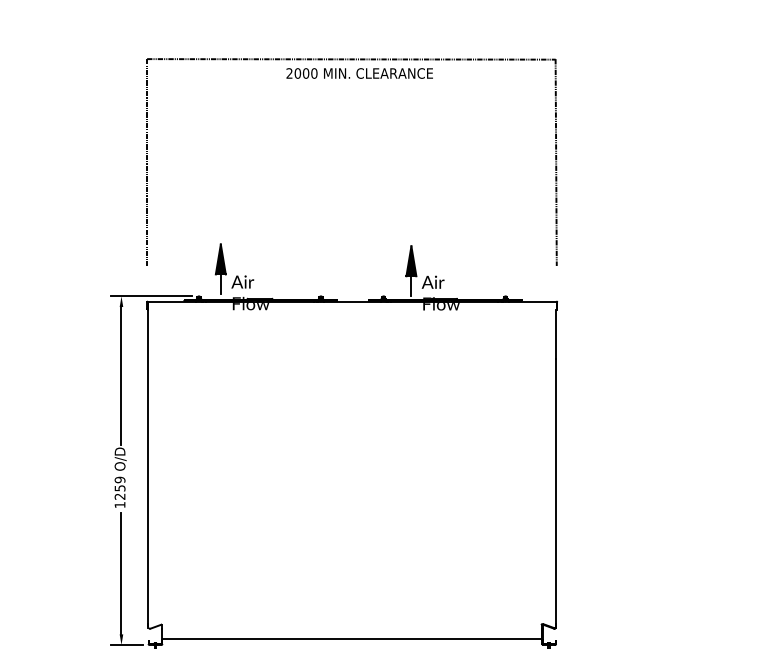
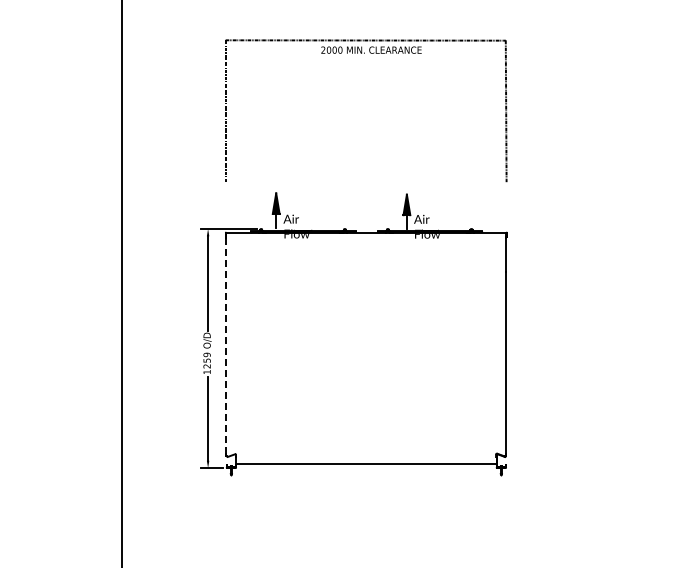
part: (349, 78) -> (364, 53), moved
line: (148, 467) -> (226, 346), solid -> dashed

